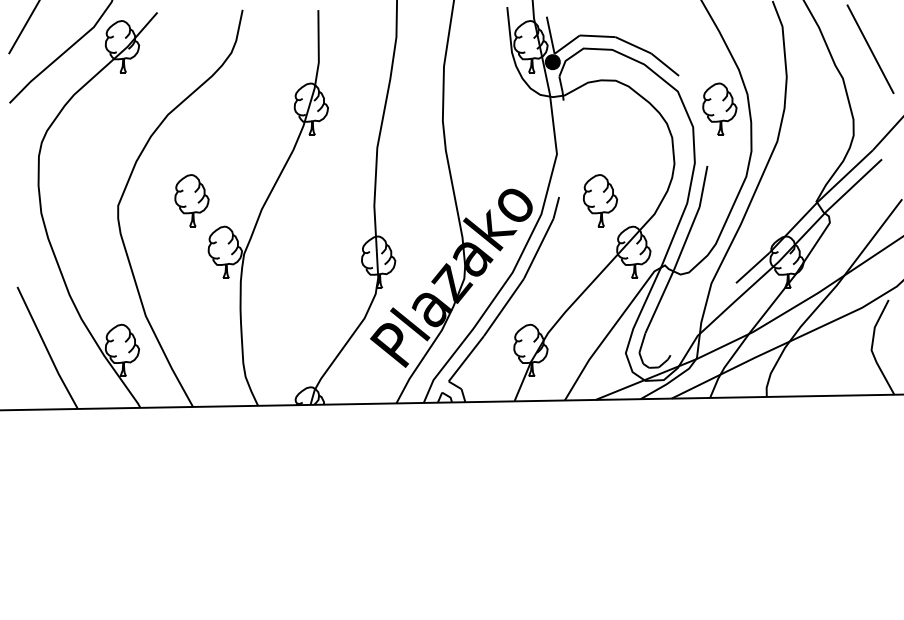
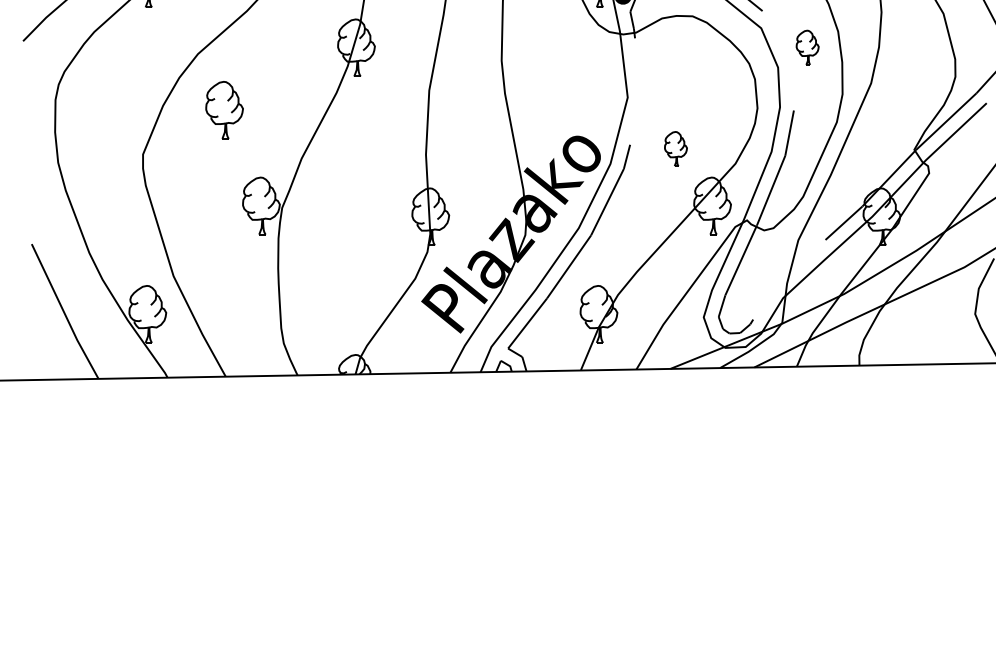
part: (719, 108) -> (807, 47), size x0.6
part: (191, 200) -> (224, 109), moved
part: (600, 200) -> (675, 148), size x0.6

